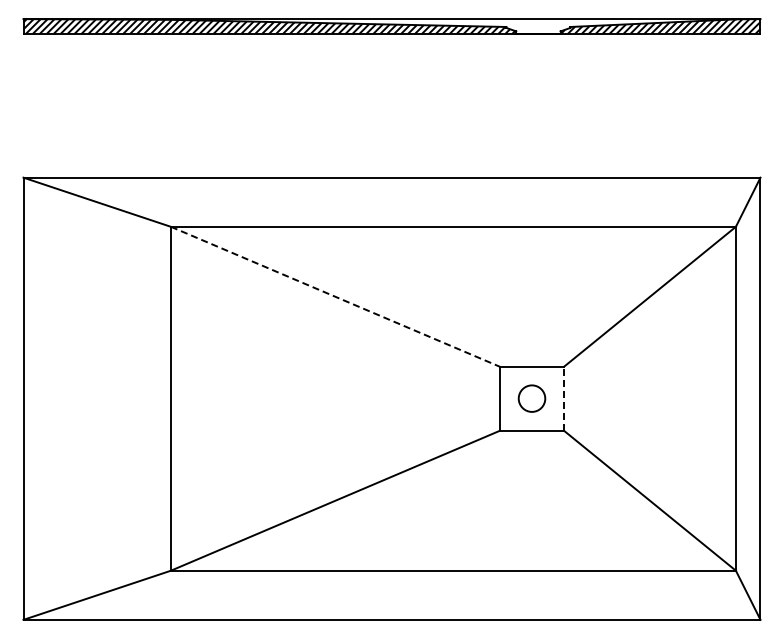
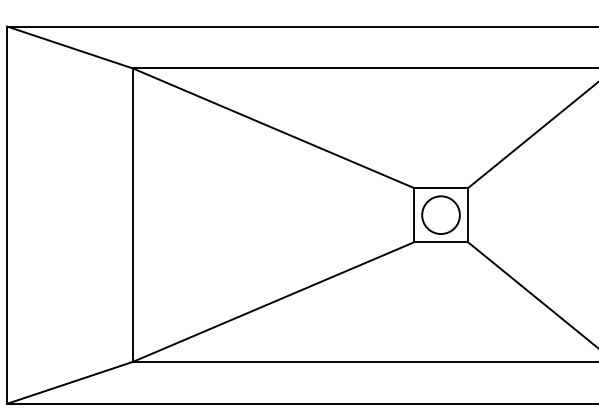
line: (335, 296) -> (273, 127), dashed -> solid
circle: (531, 398) -> (440, 214), size x1.67
line: (563, 398) -> (467, 214), dashed -> solid

